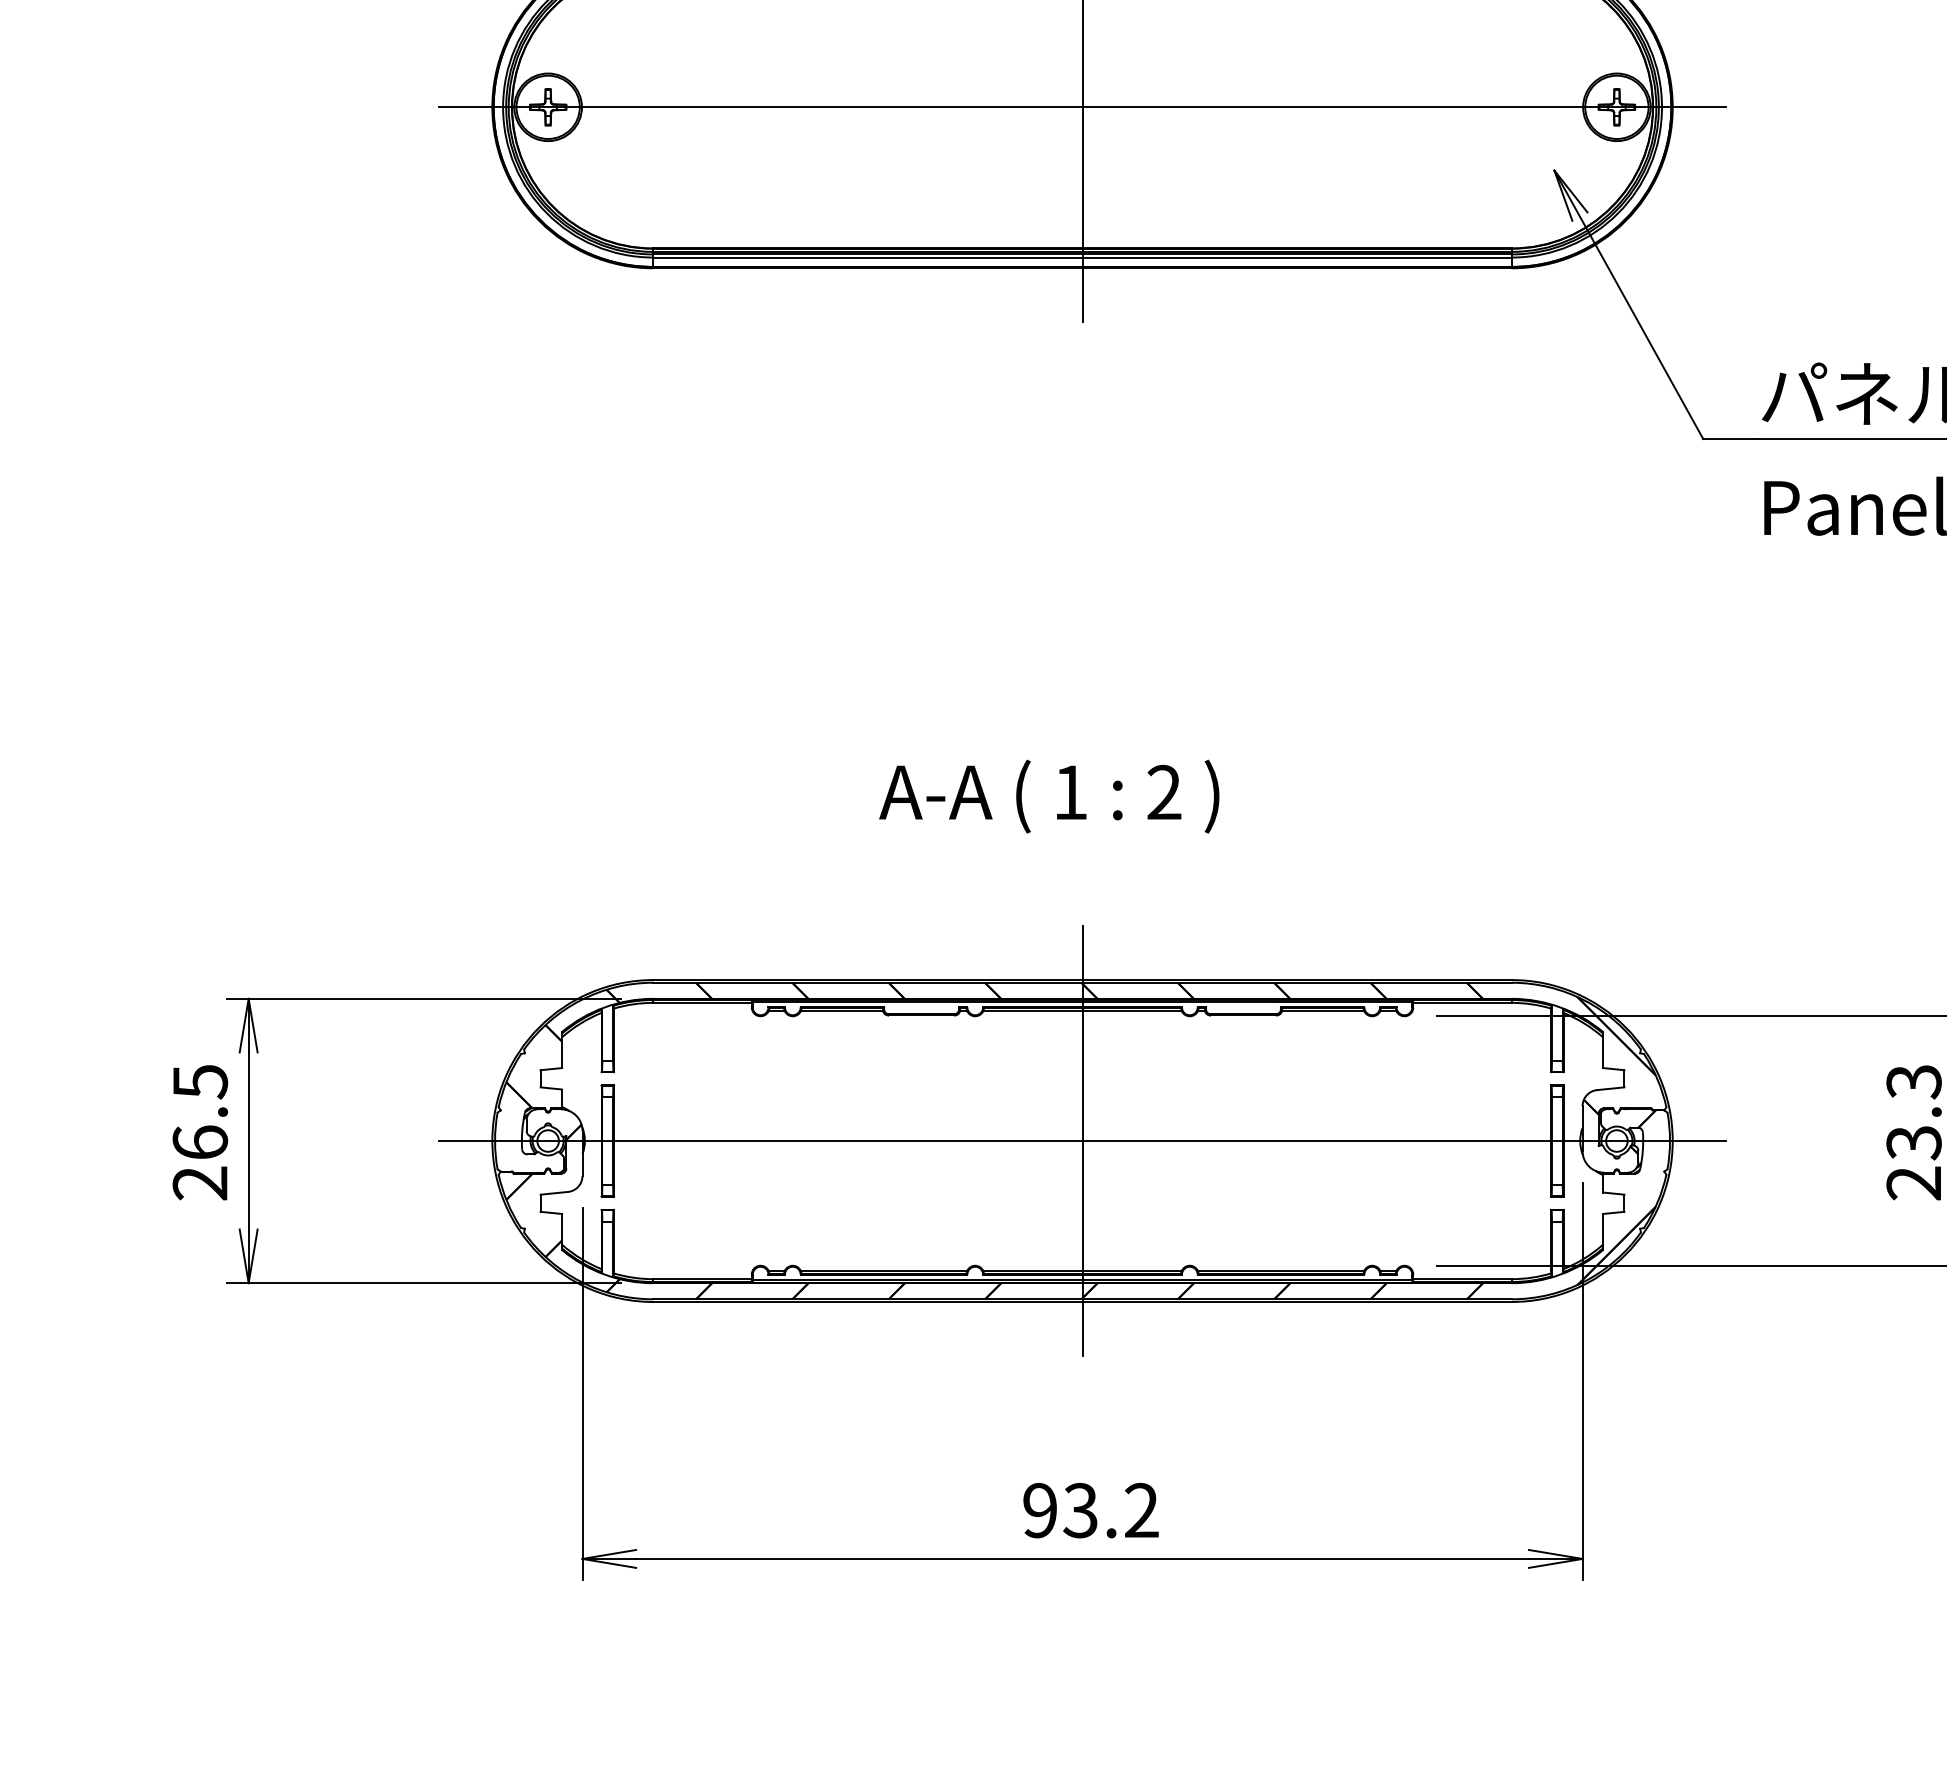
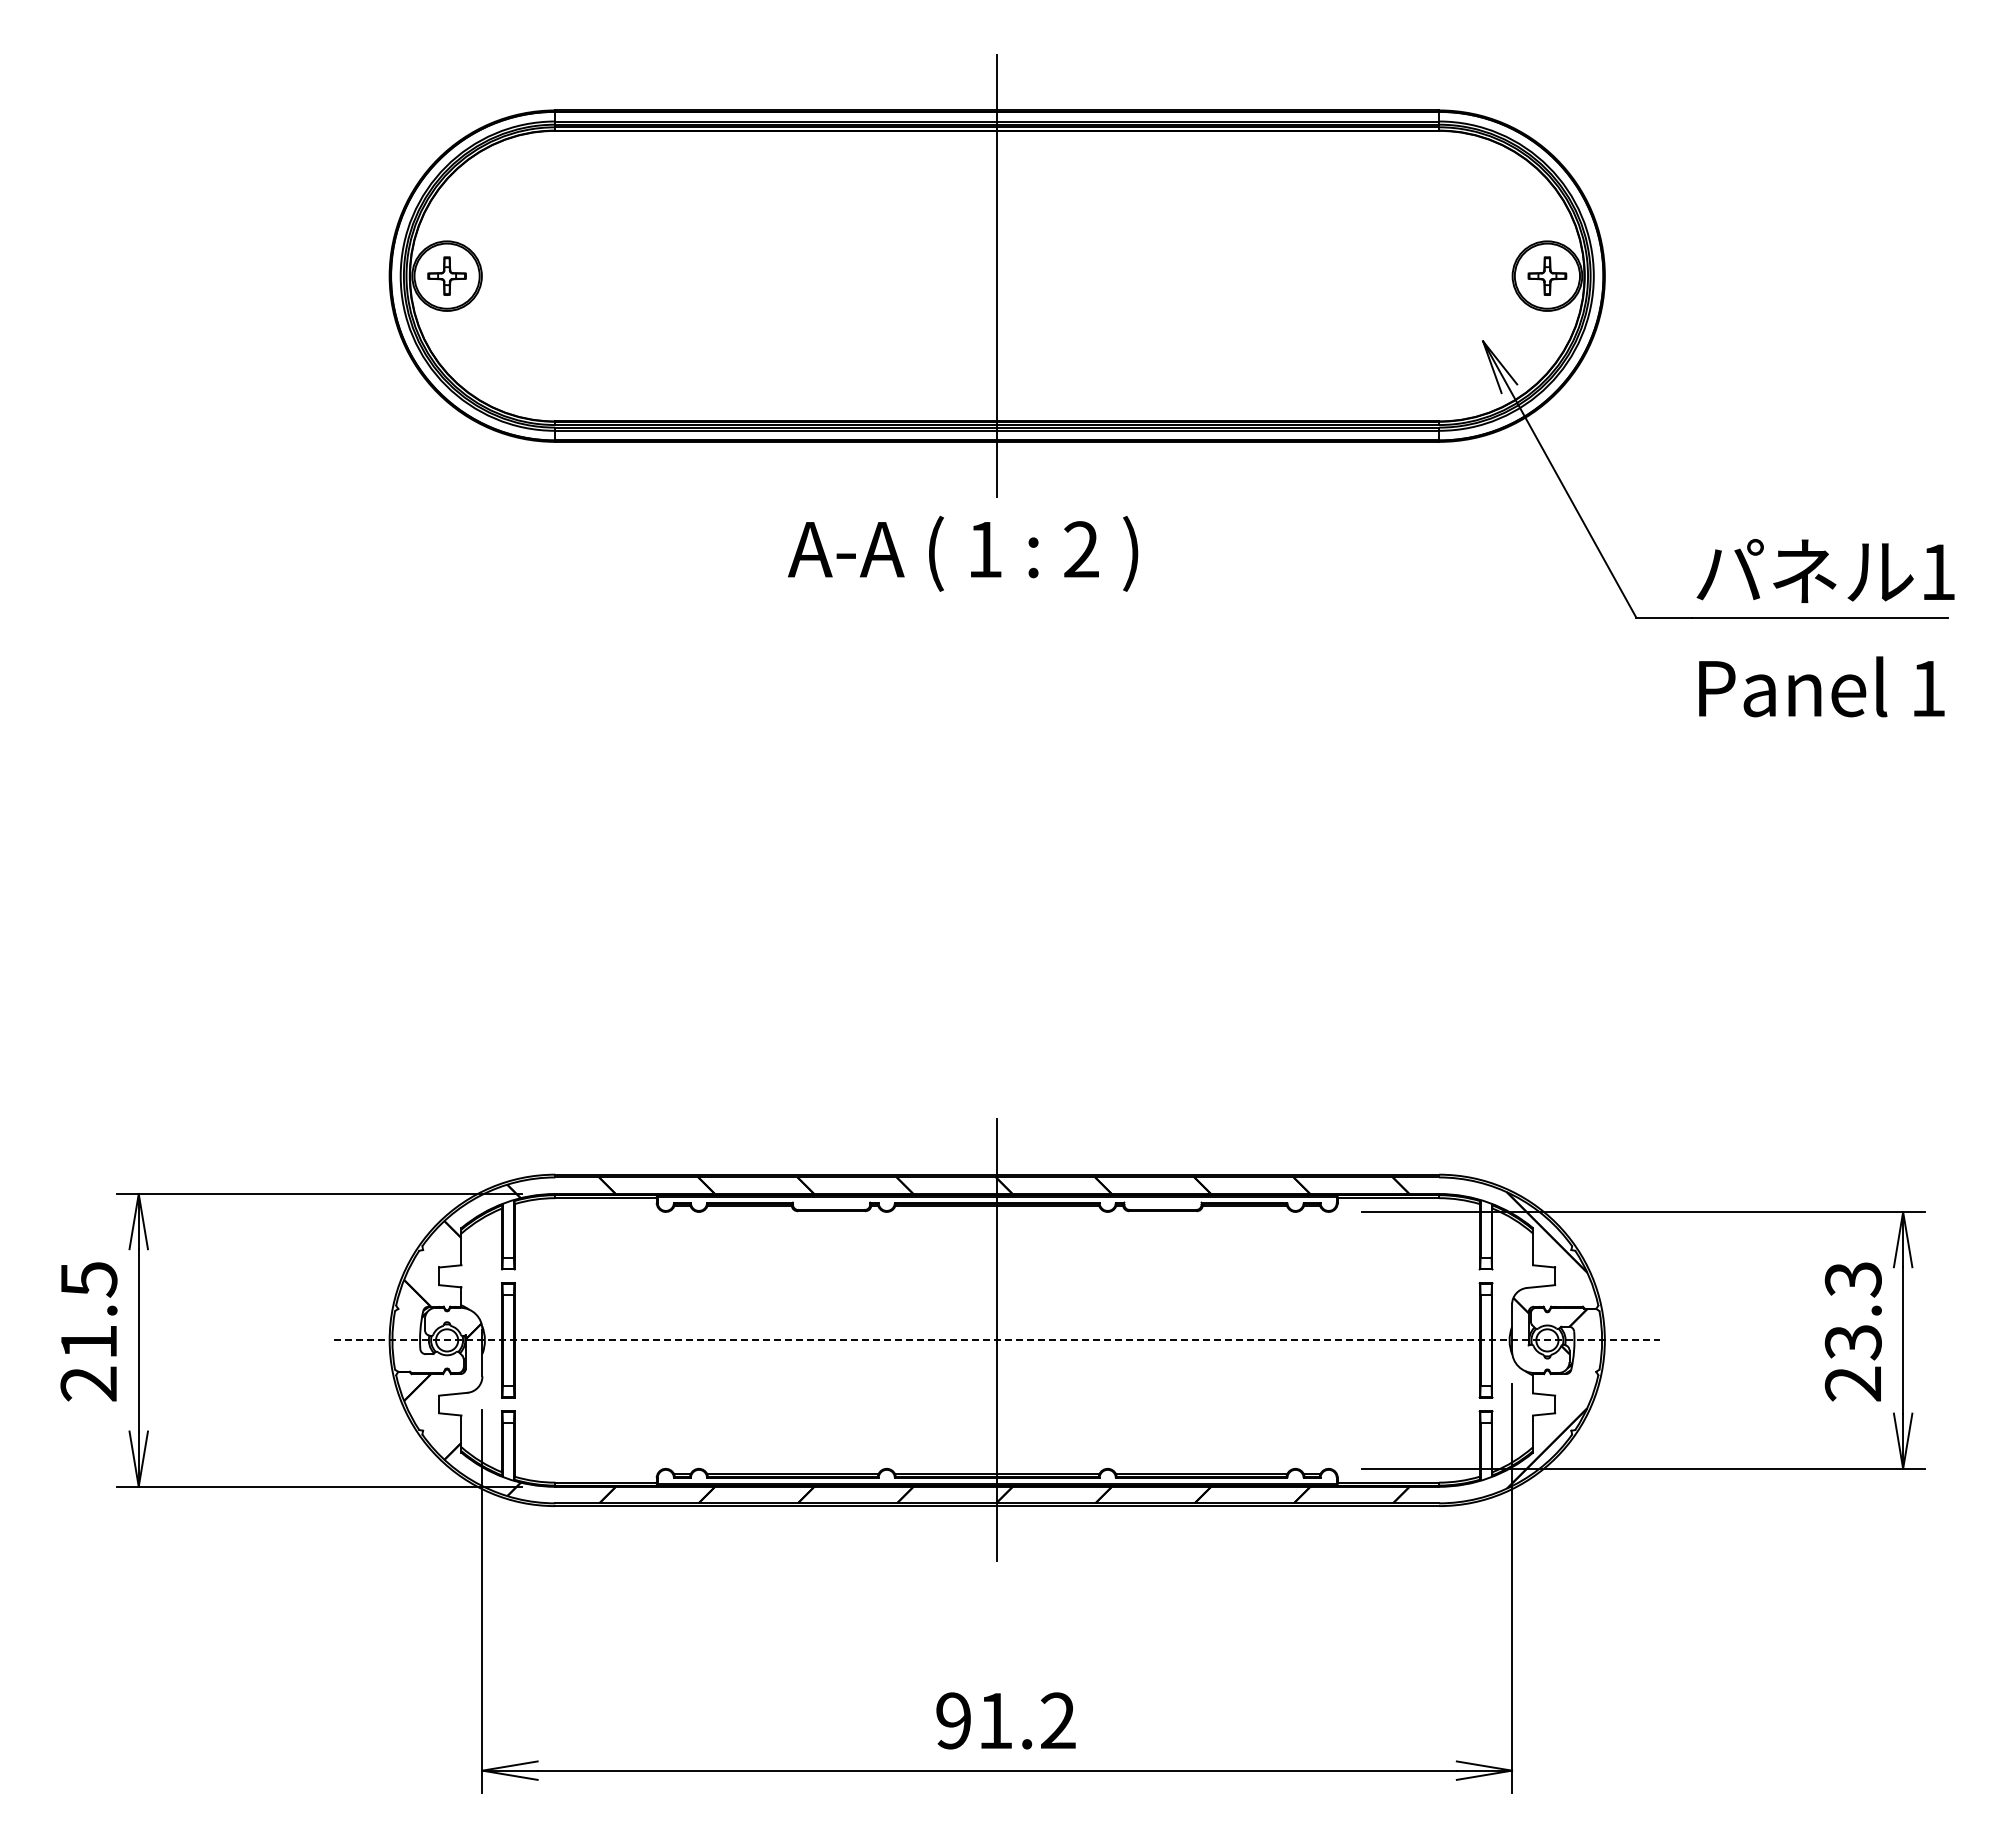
line: (1082, 107) -> (997, 276), removed
text: (1049, 796) -> (963, 553), moved
line: (1082, 1141) -> (997, 1340), solid -> dashed
text: (199, 1142) -> (88, 1341), 26.5 -> 21.5
text: (1079, 1510) -> (994, 1720), 93.2 -> 91.2

